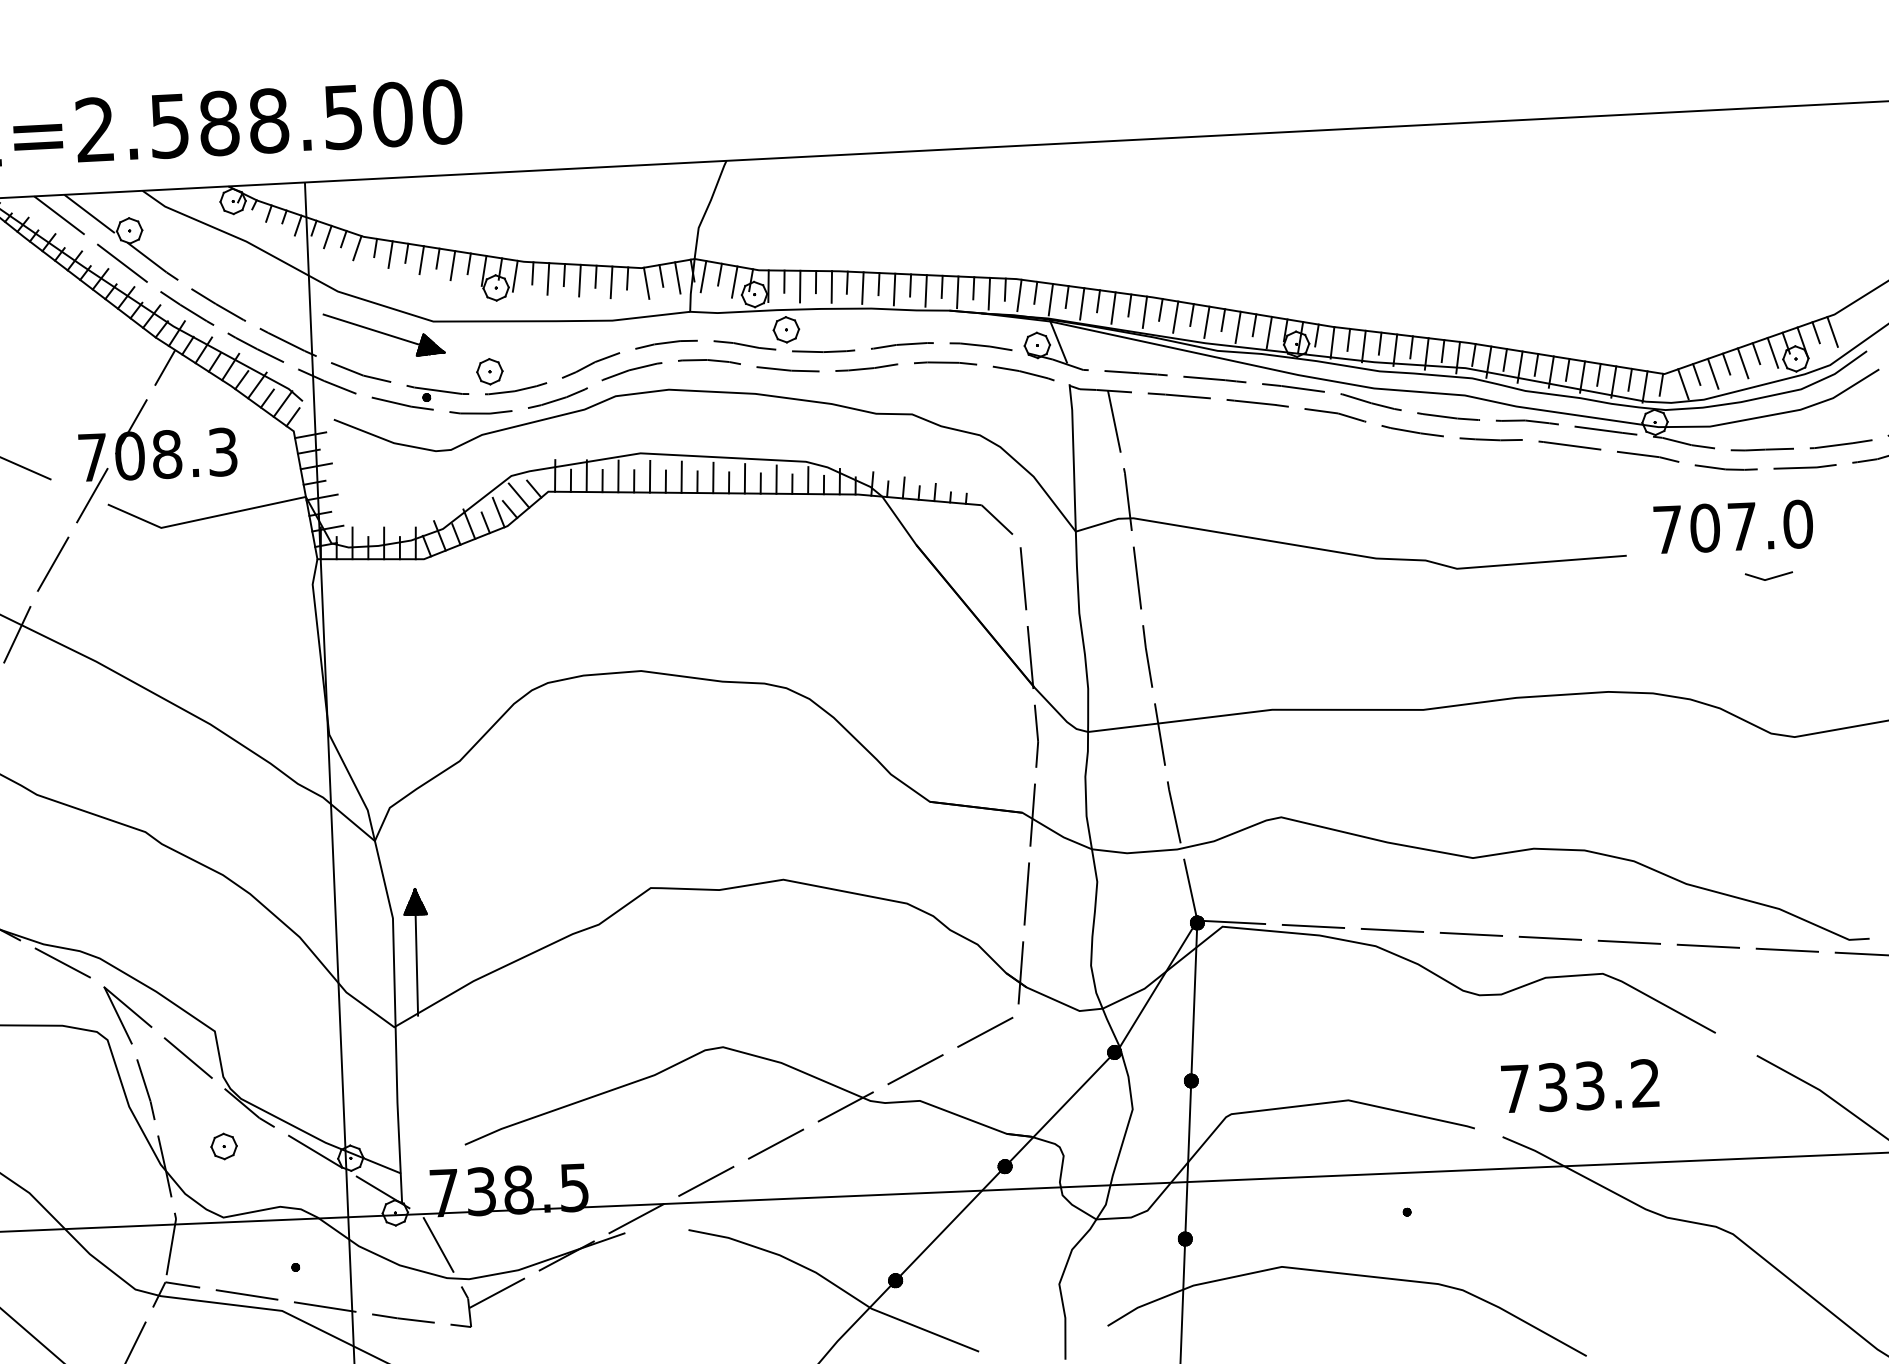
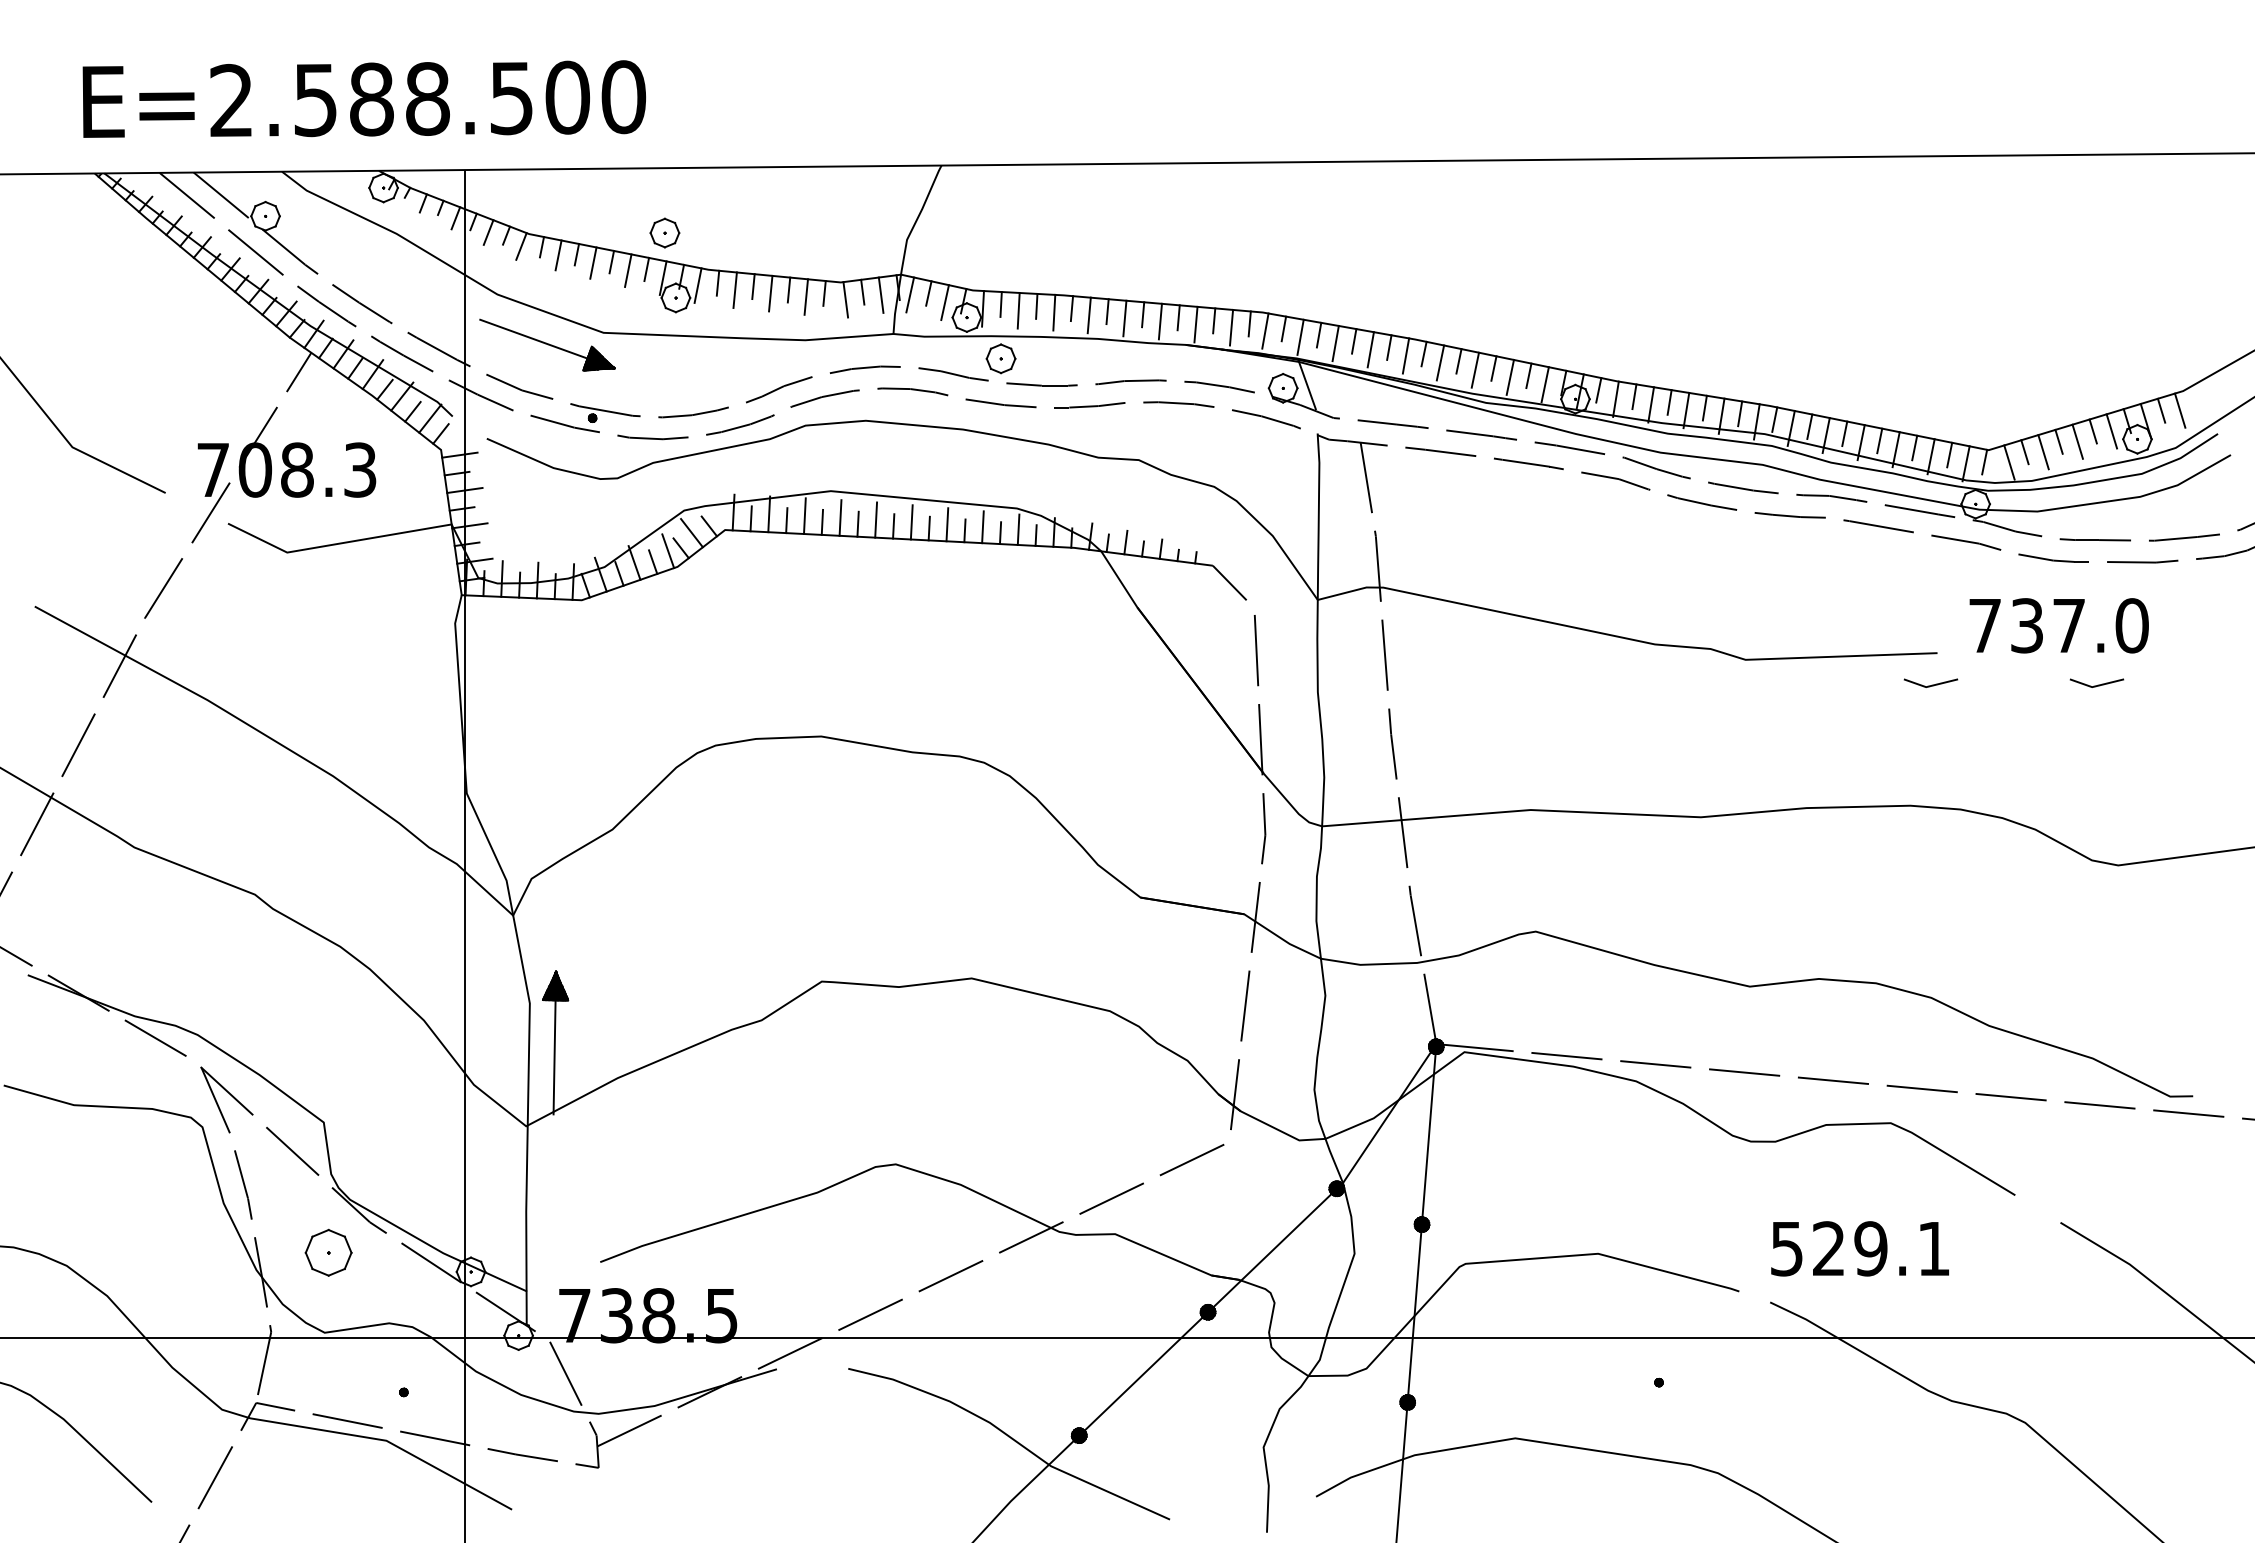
part: (489, 371) -> (664, 232), moved
text: (1704, 527) -> (2026, 625), 707.0 -> 737.0
line: (1623, 583) -> (1932, 684), added
text: (1580, 1085) -> (1860, 1248), 733.2 -> 529.1
part: (223, 1146) -> (328, 1252), size x1.6

